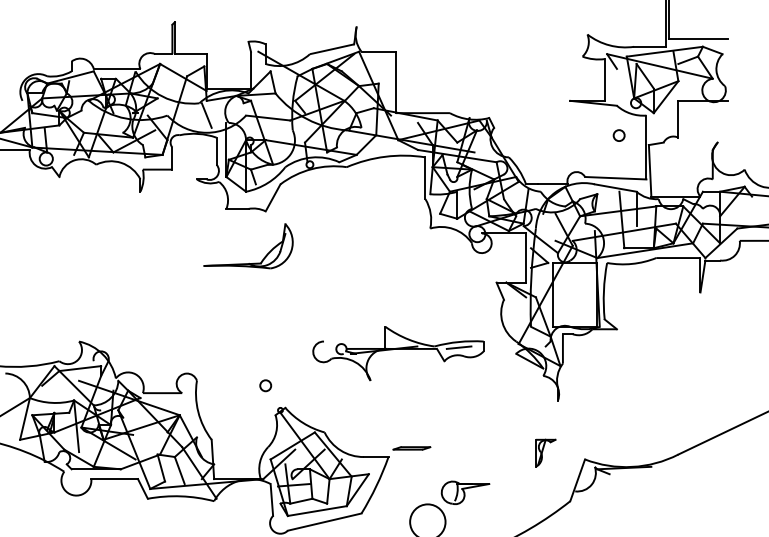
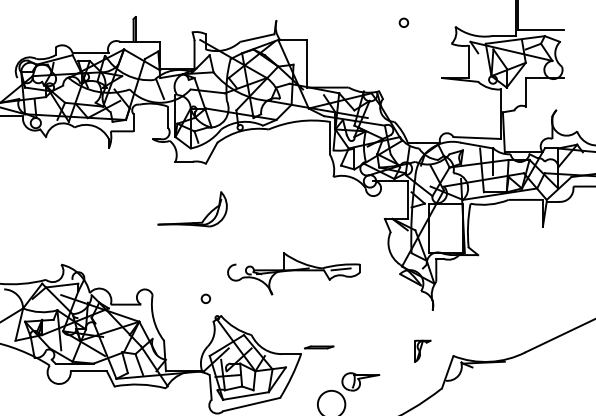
circle: (618, 135) -> (403, 22), moved
part: (248, 263) -> (192, 222), moved
part: (398, 353) -> (294, 273), moved

